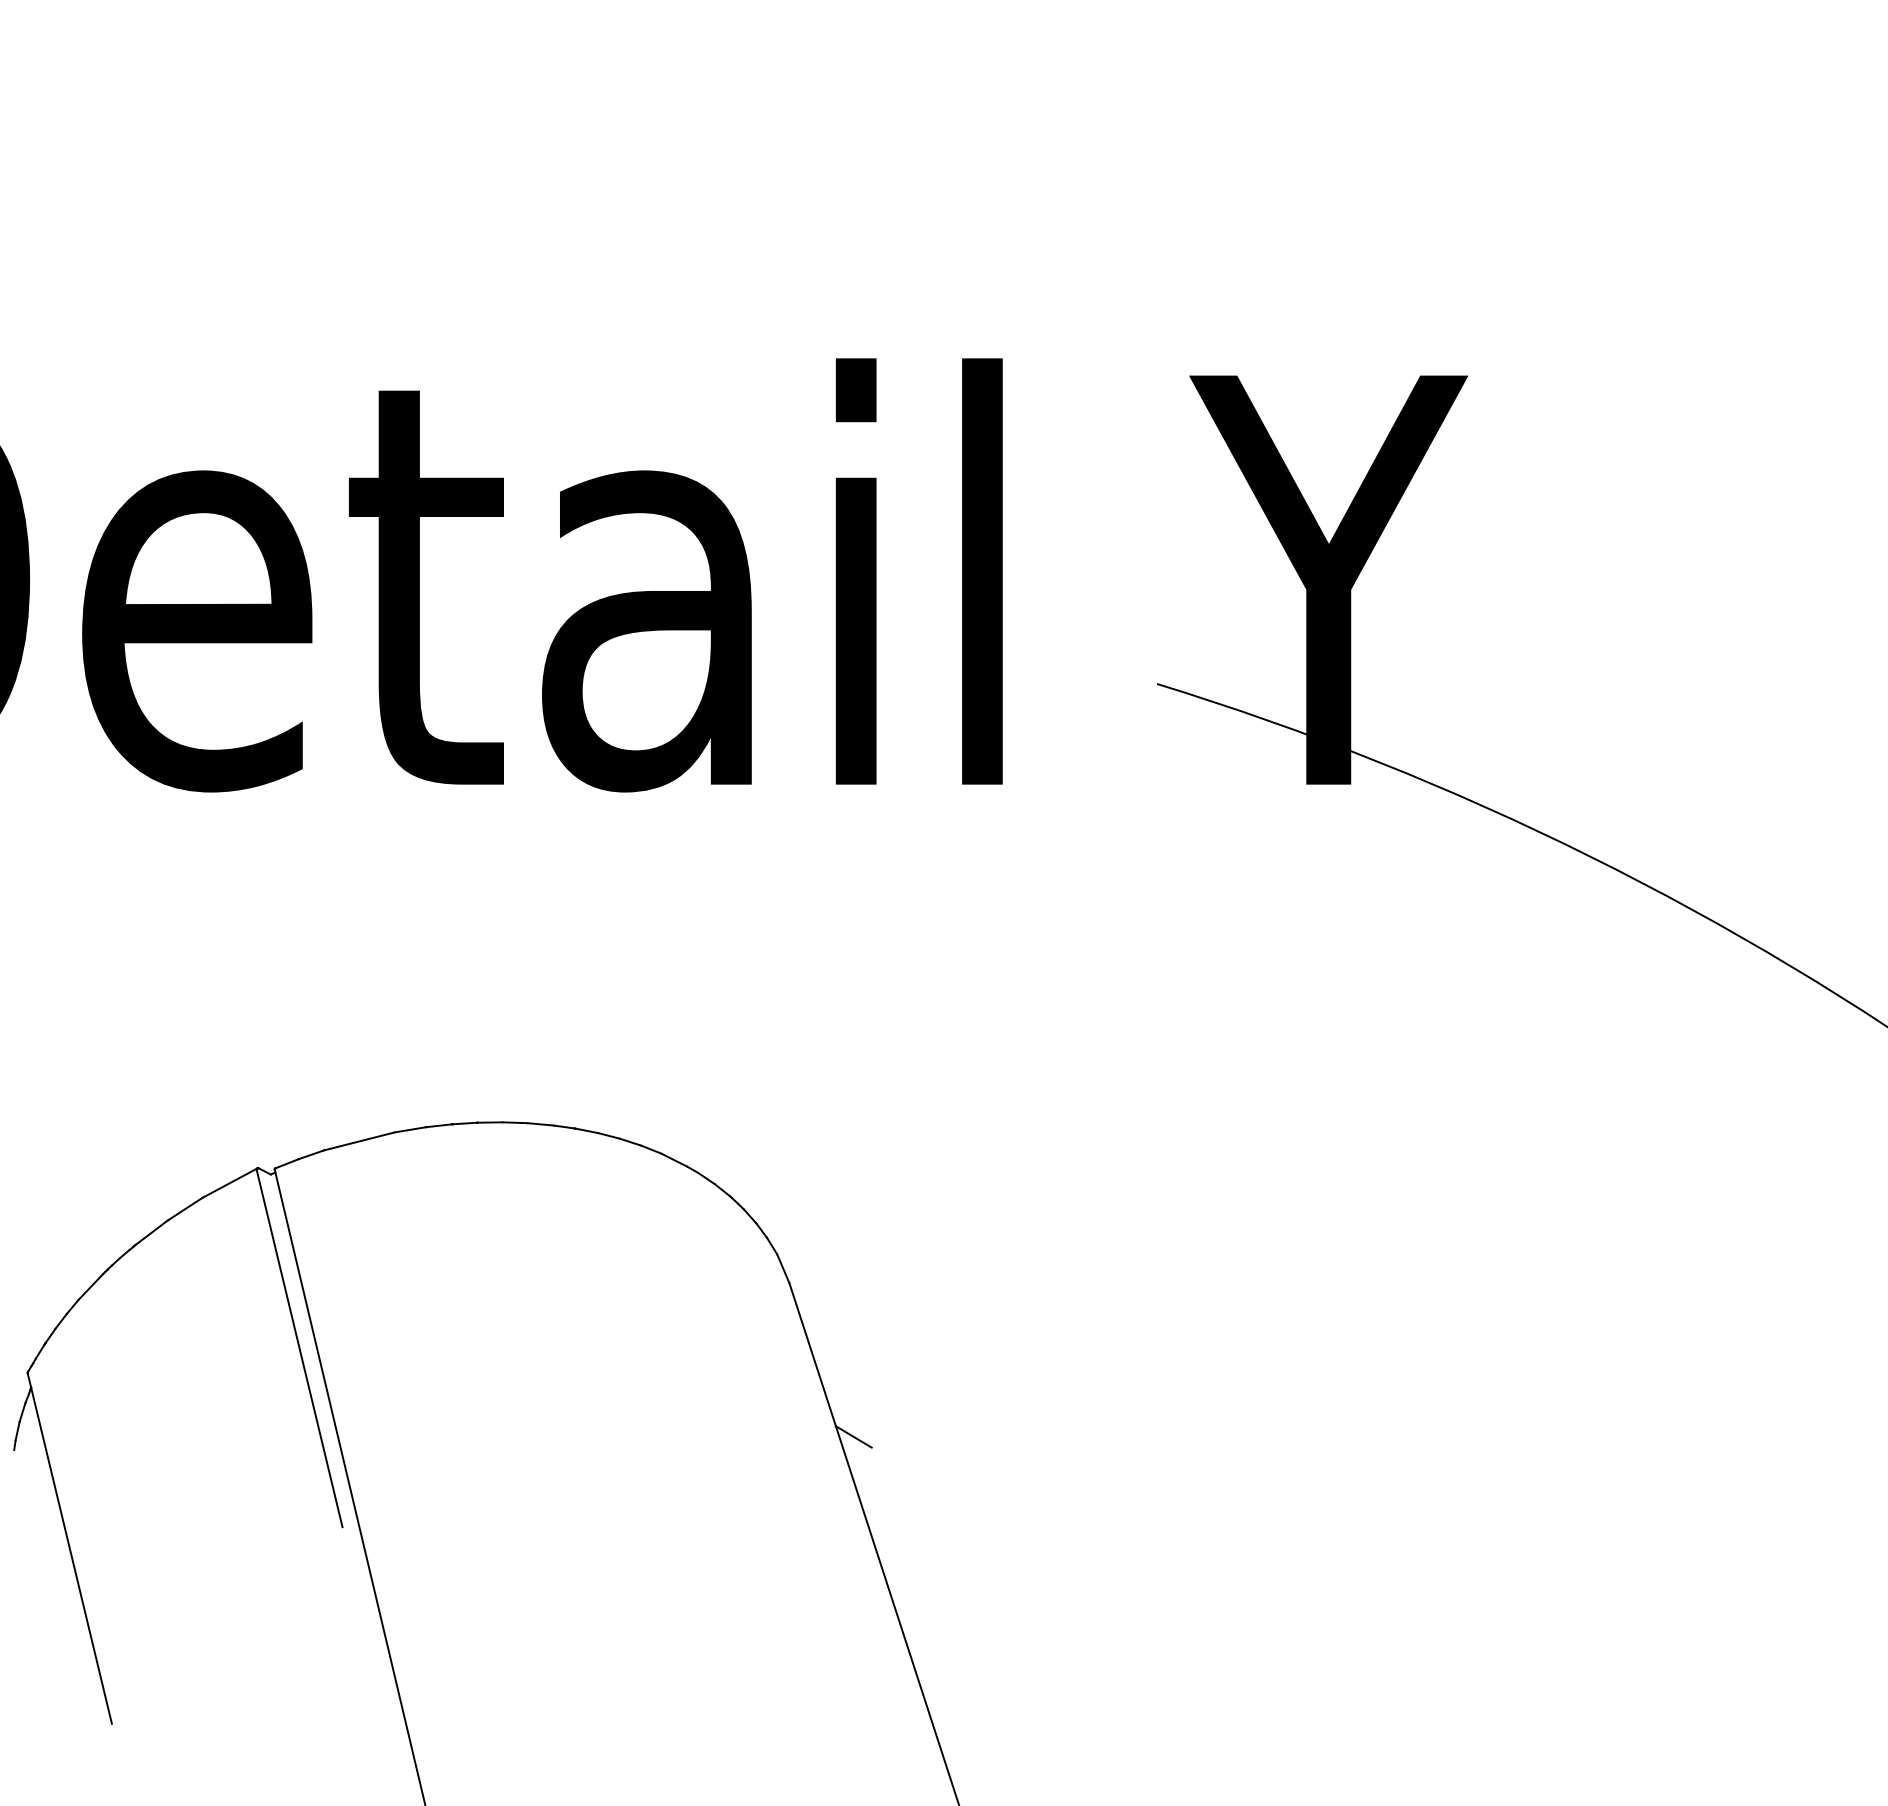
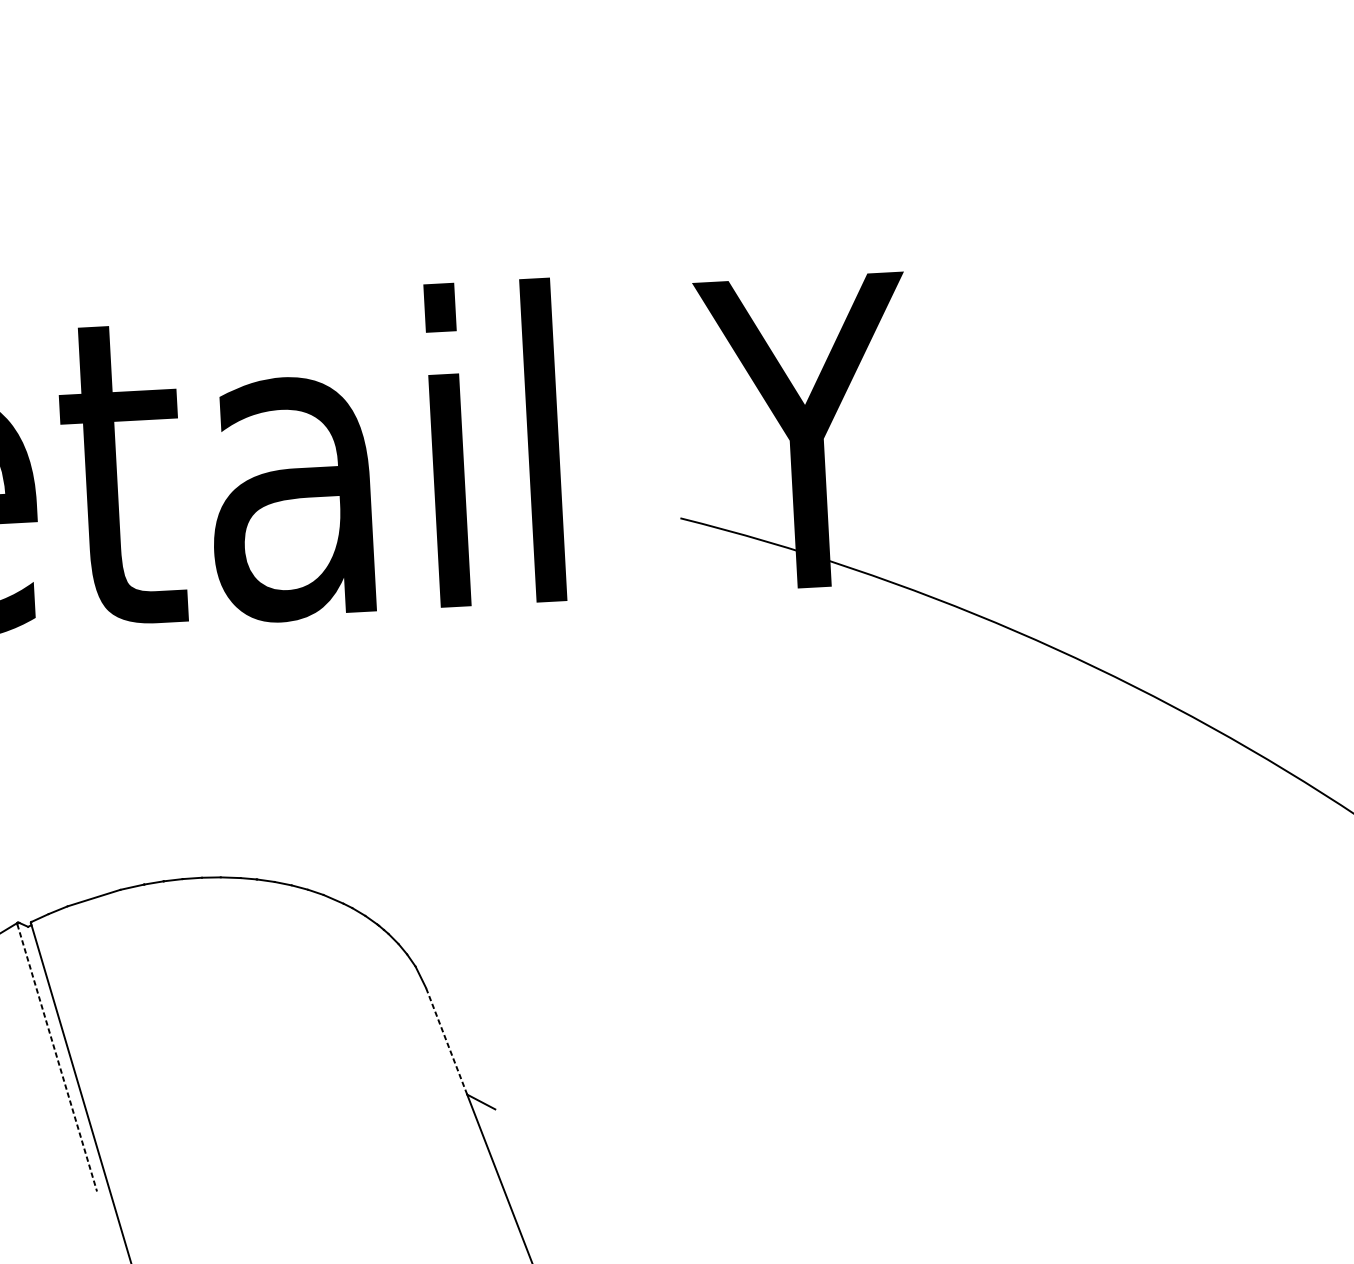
line: (299, 1349) -> (57, 1058), solid -> dashed
line: (812, 1354) -> (446, 1041), solid -> dashed

